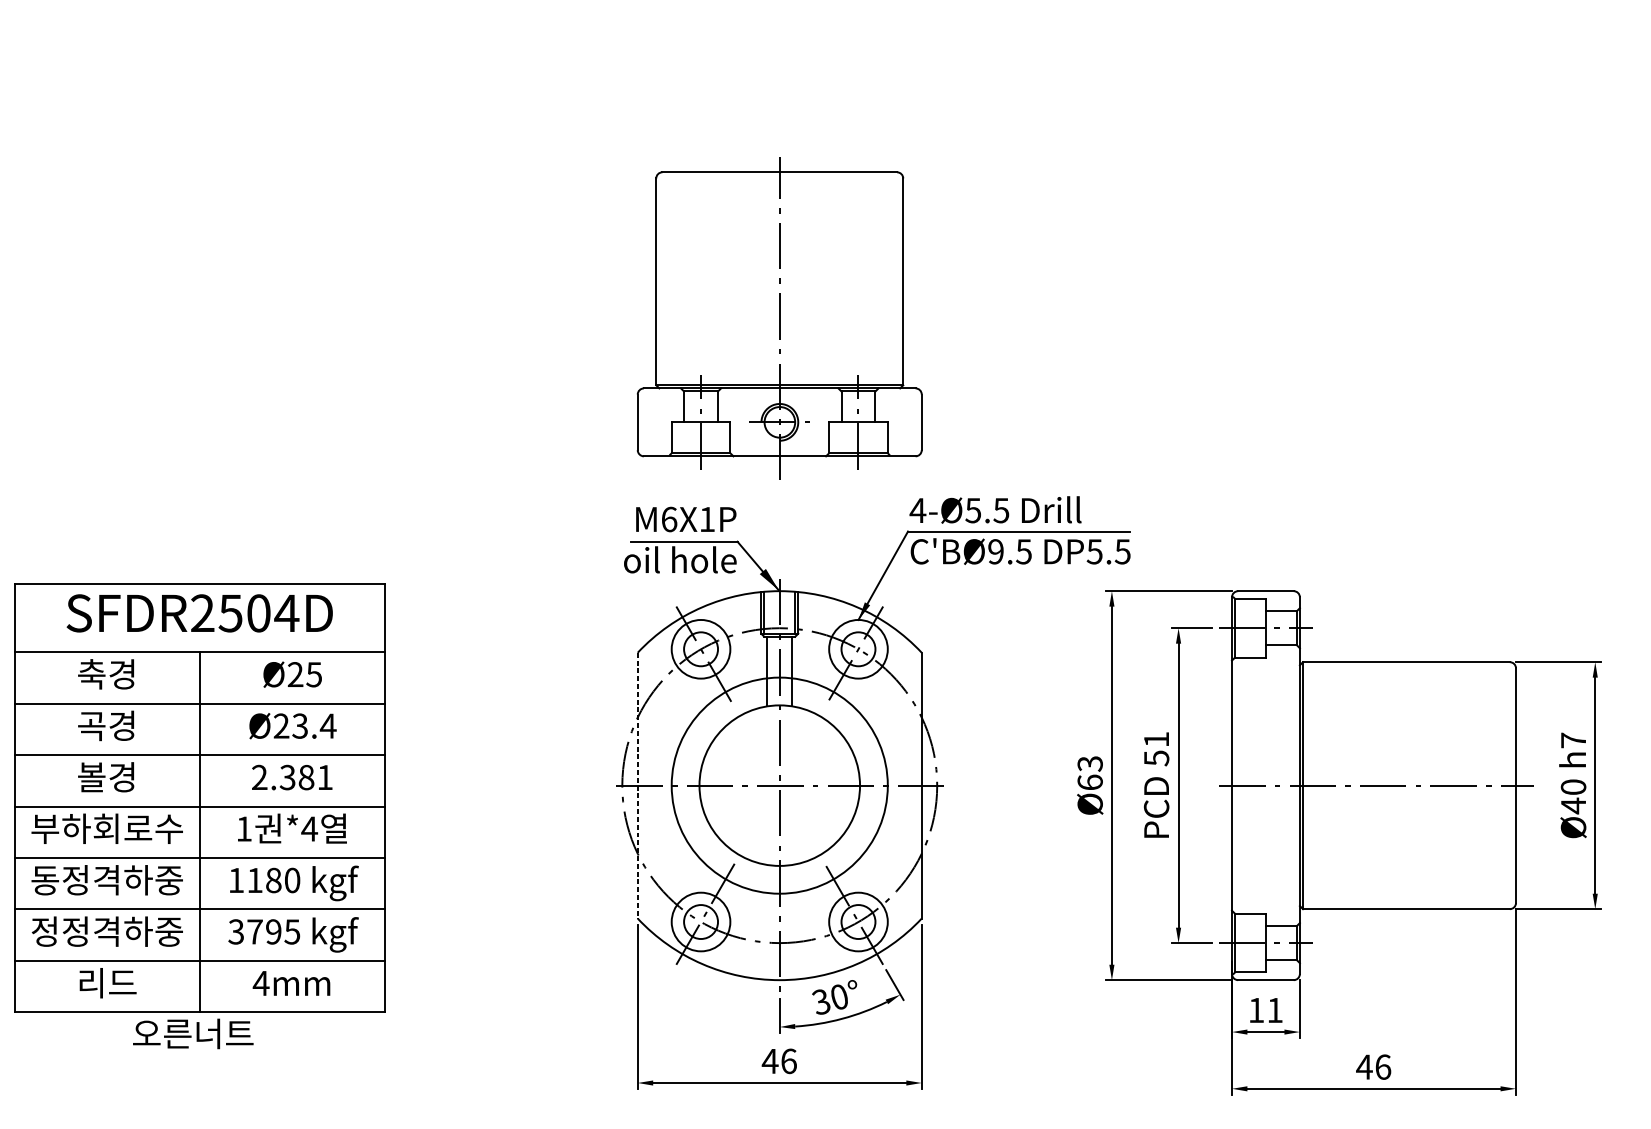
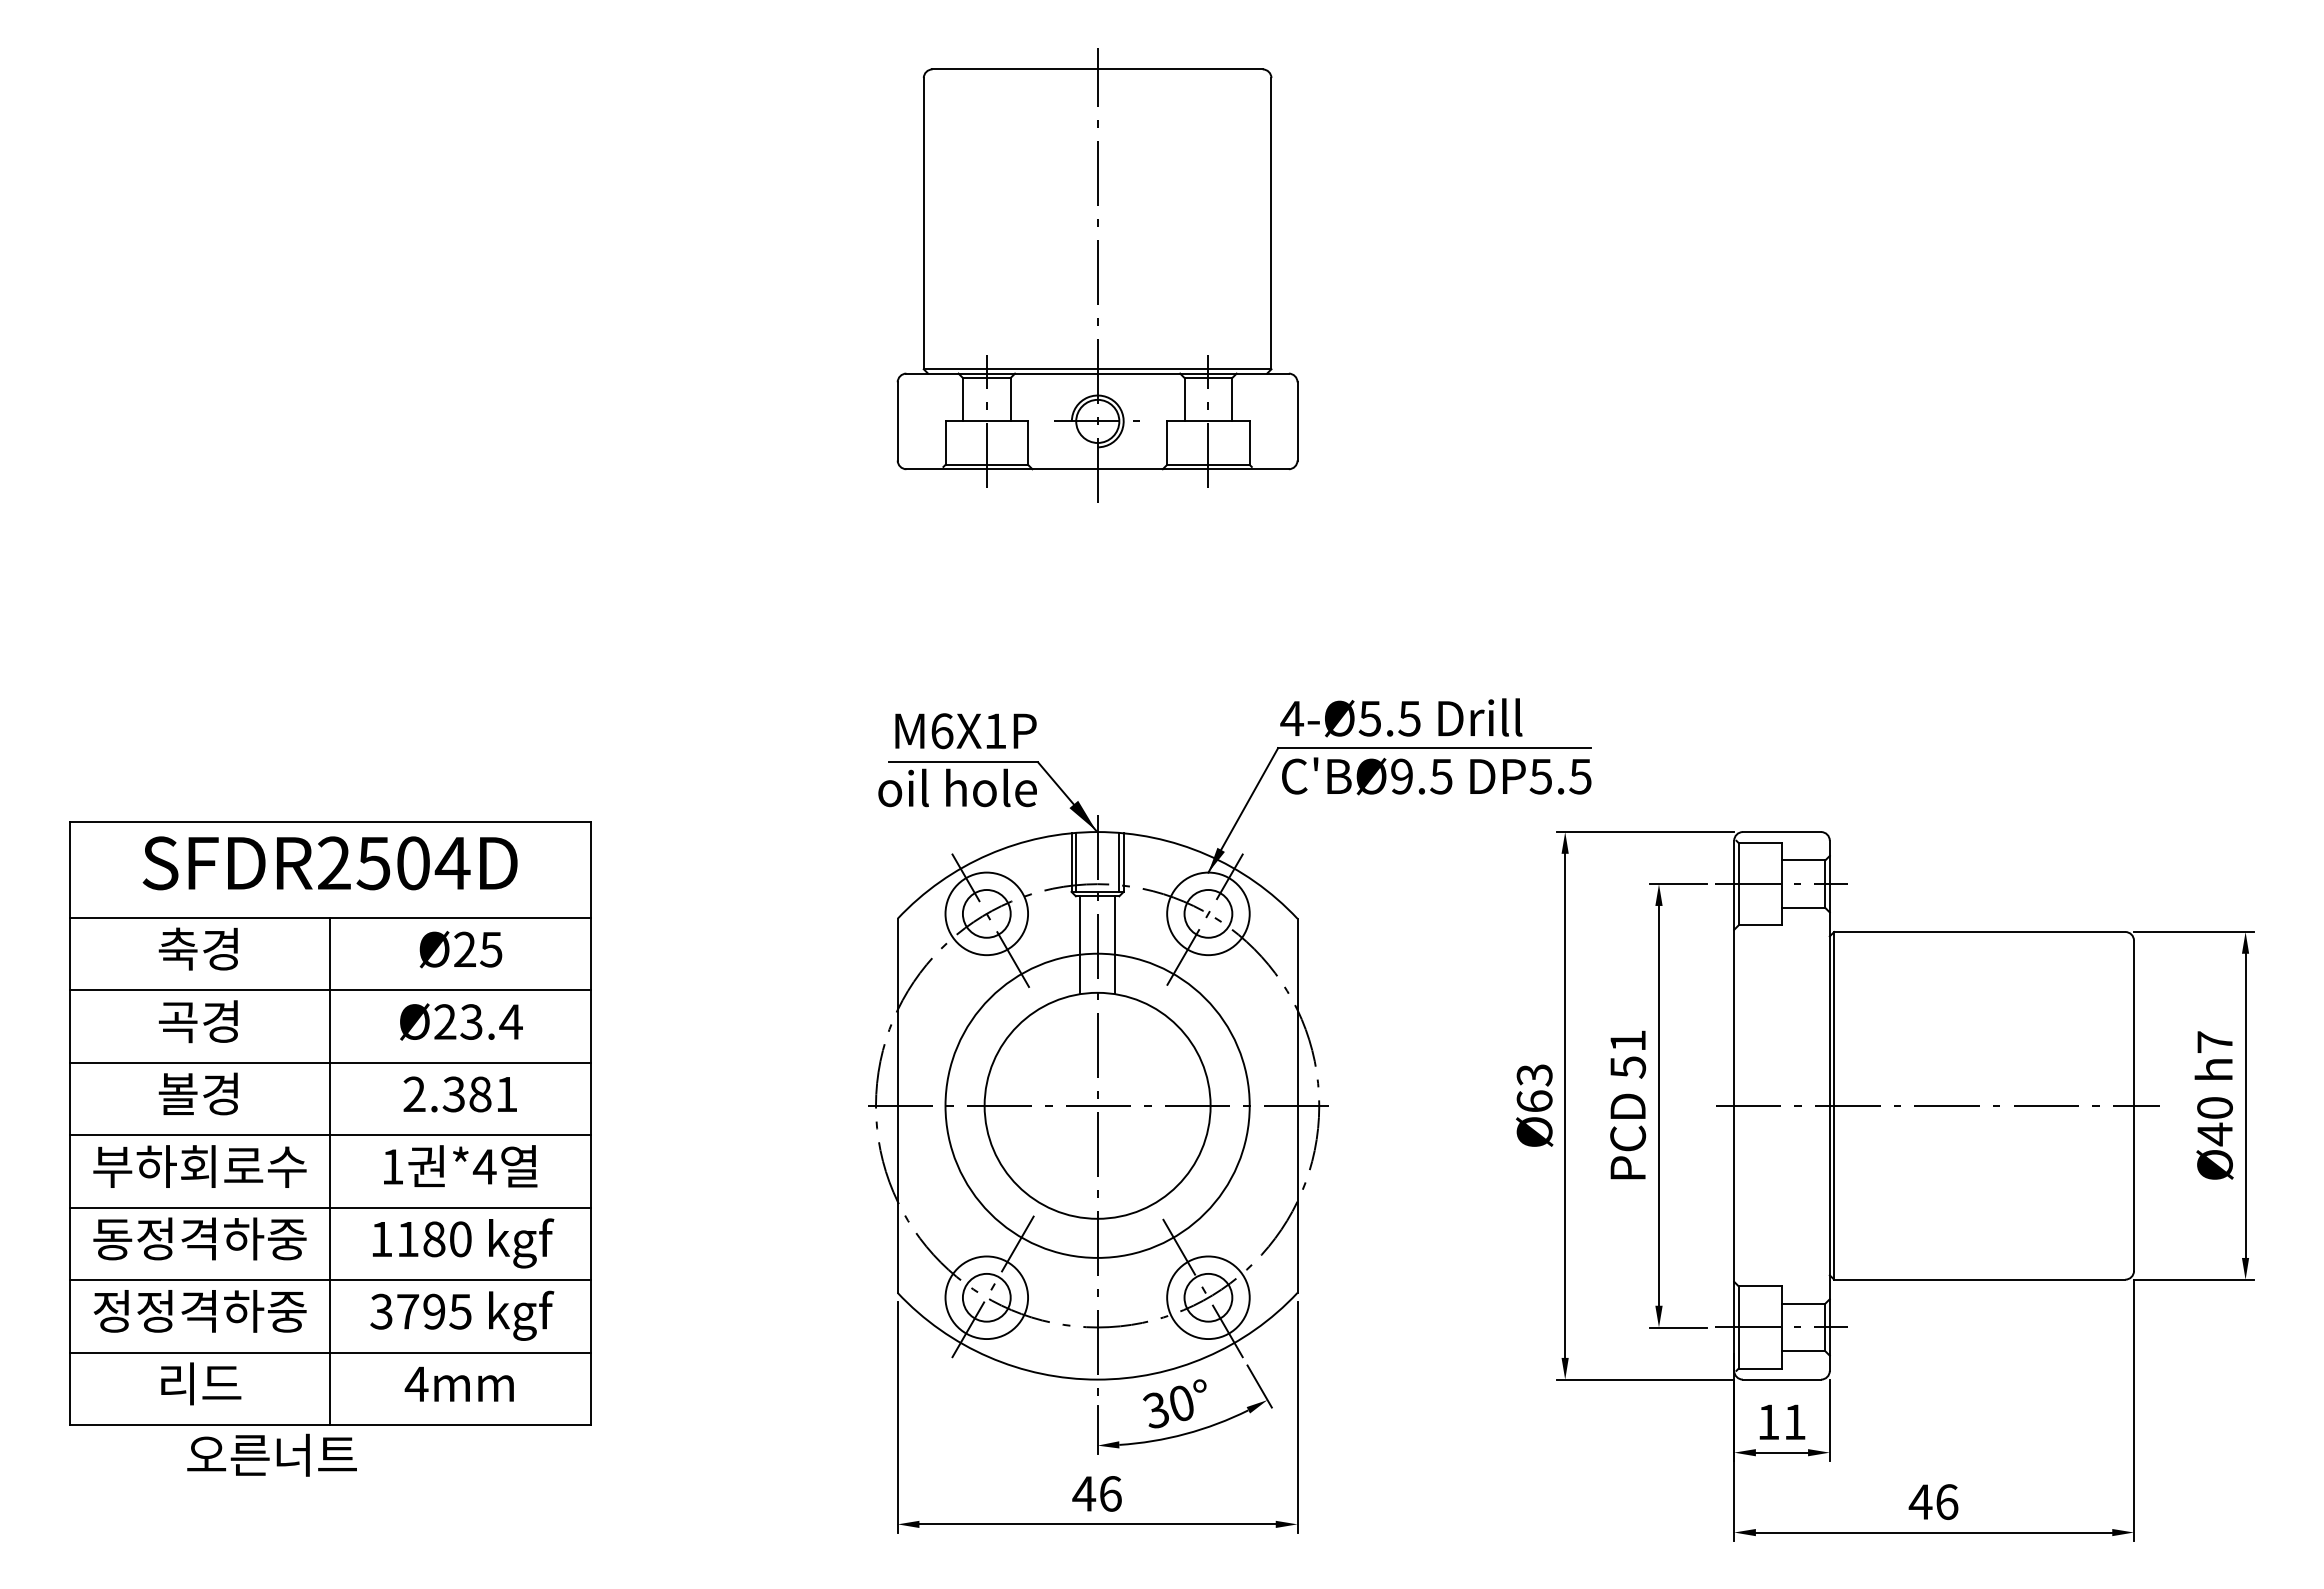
part: (779, 318) -> (1097, 275), moved
line: (637, 786) -> (897, 1106), dashed -> solid
part: (199, 798) -> (330, 1123), moved

